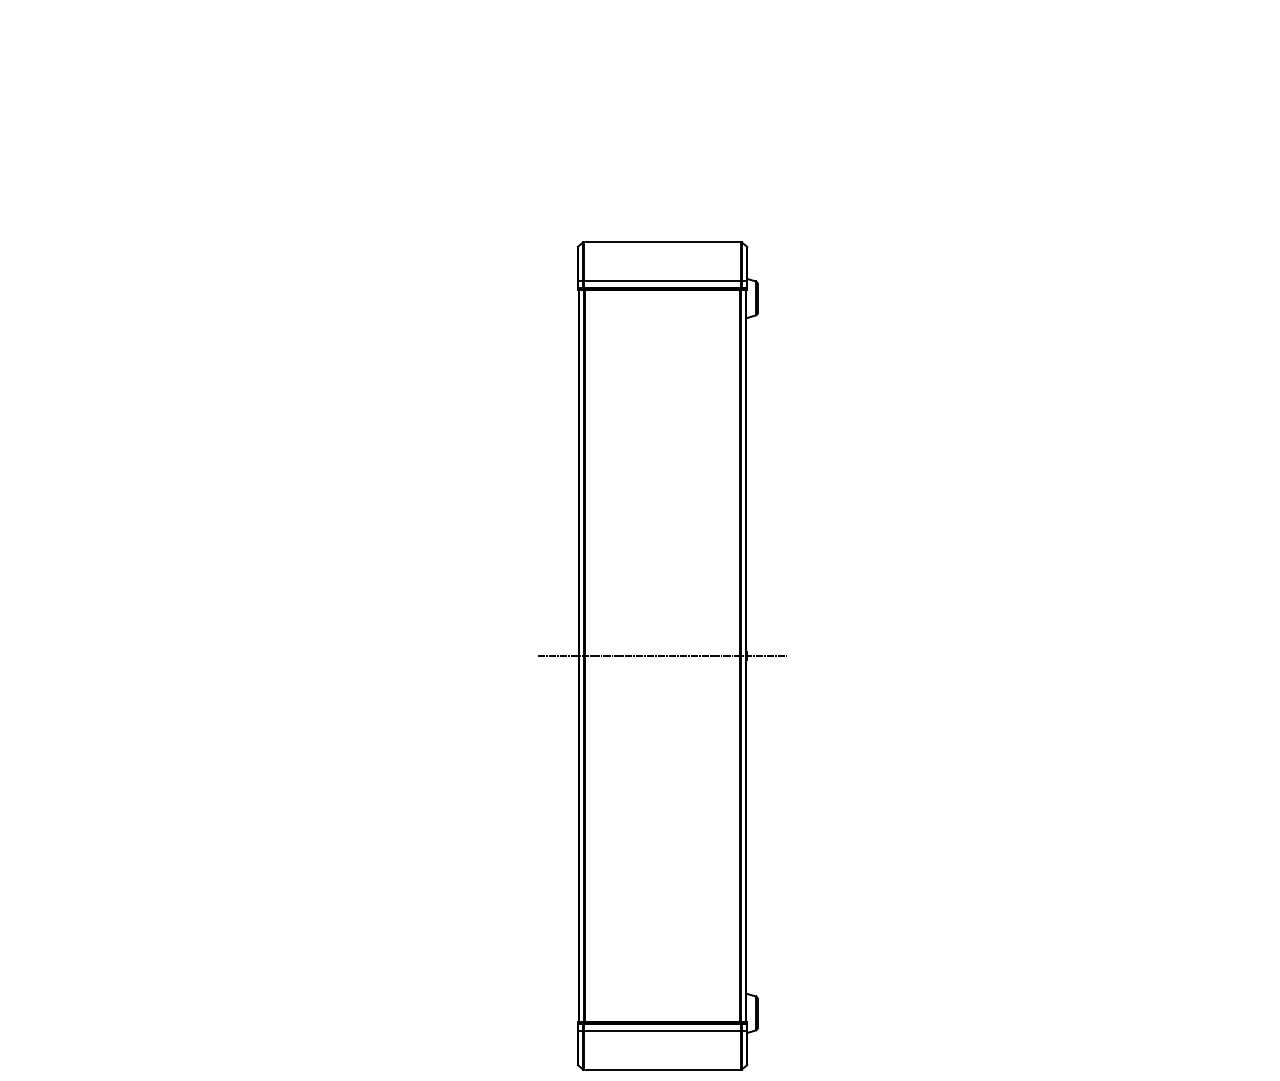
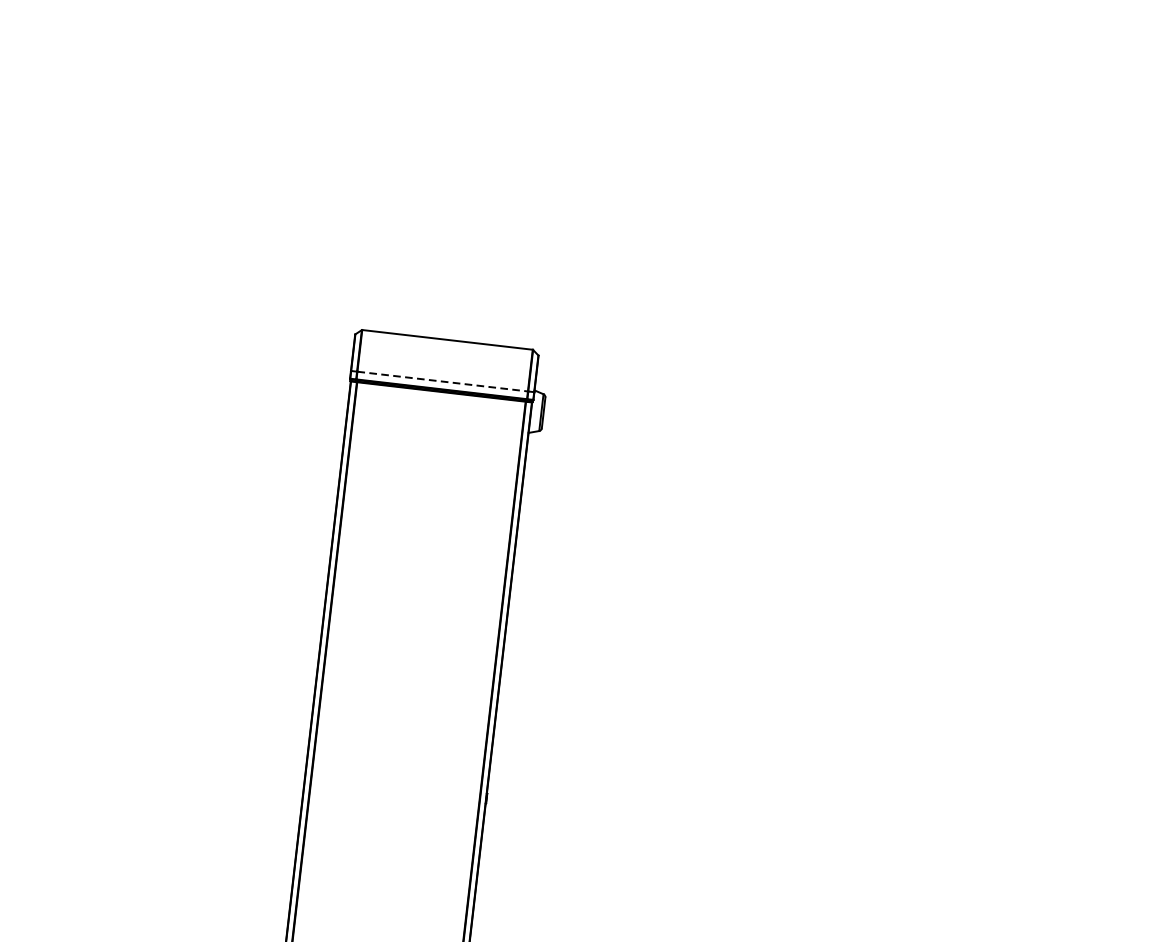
line: (662, 280) -> (442, 381), solid -> dashed
line: (662, 655) -> (395, 787), removed

